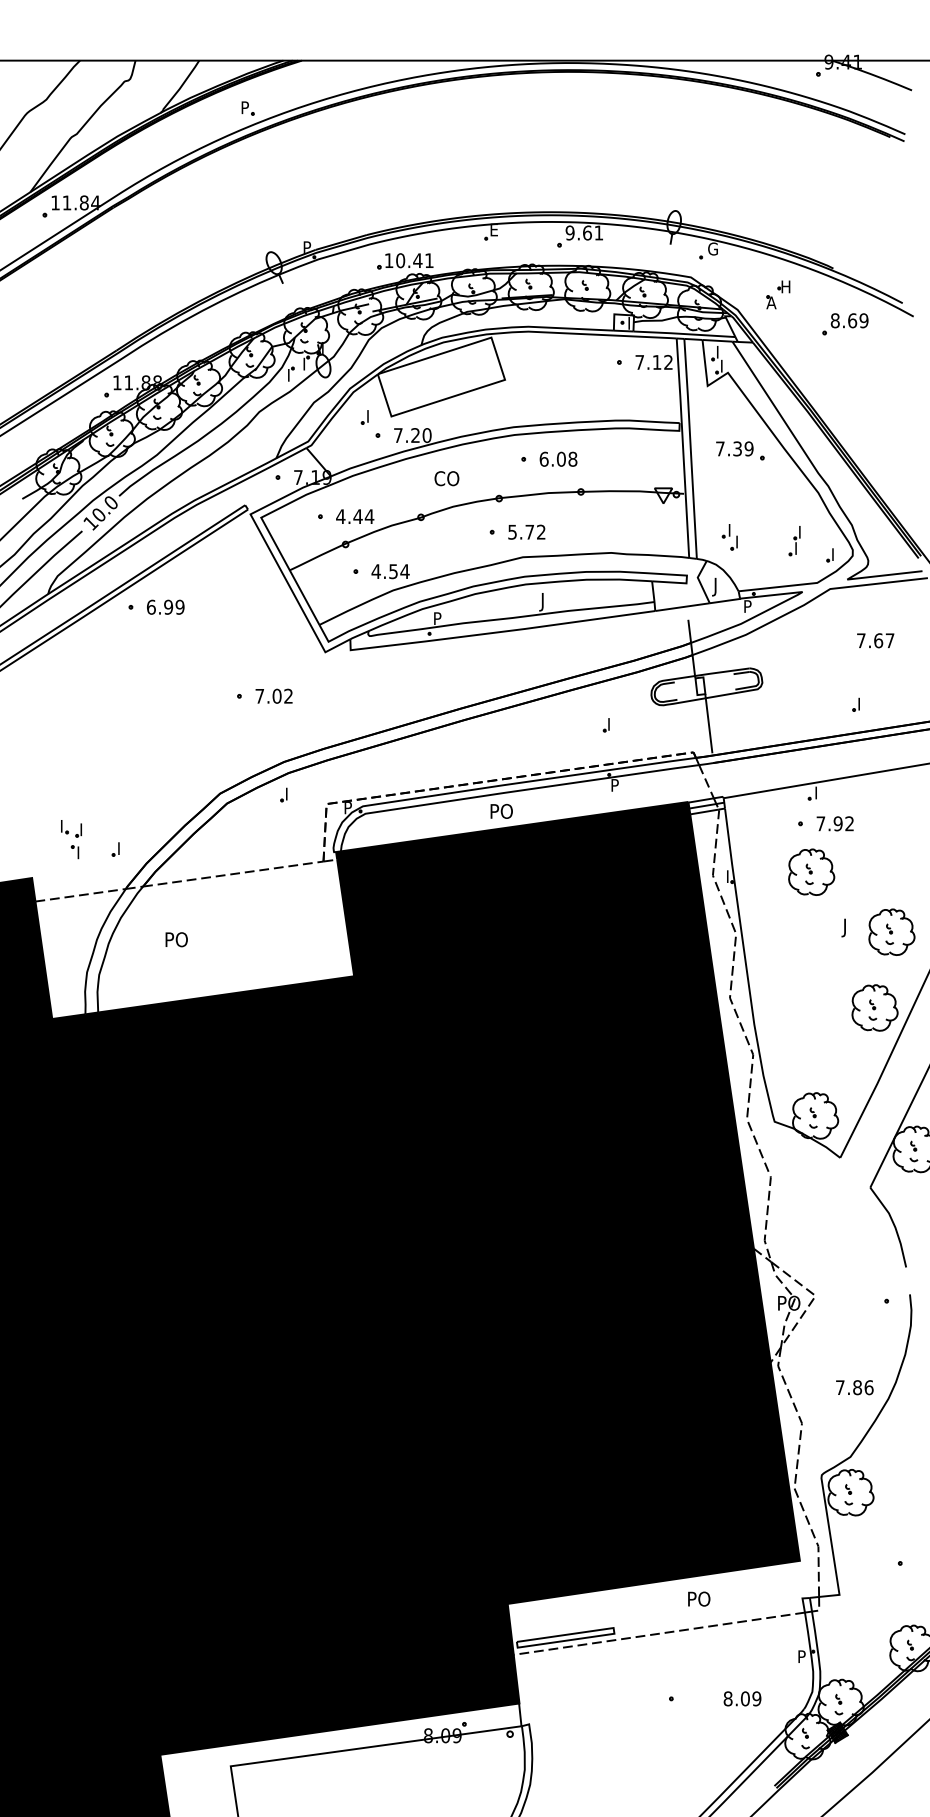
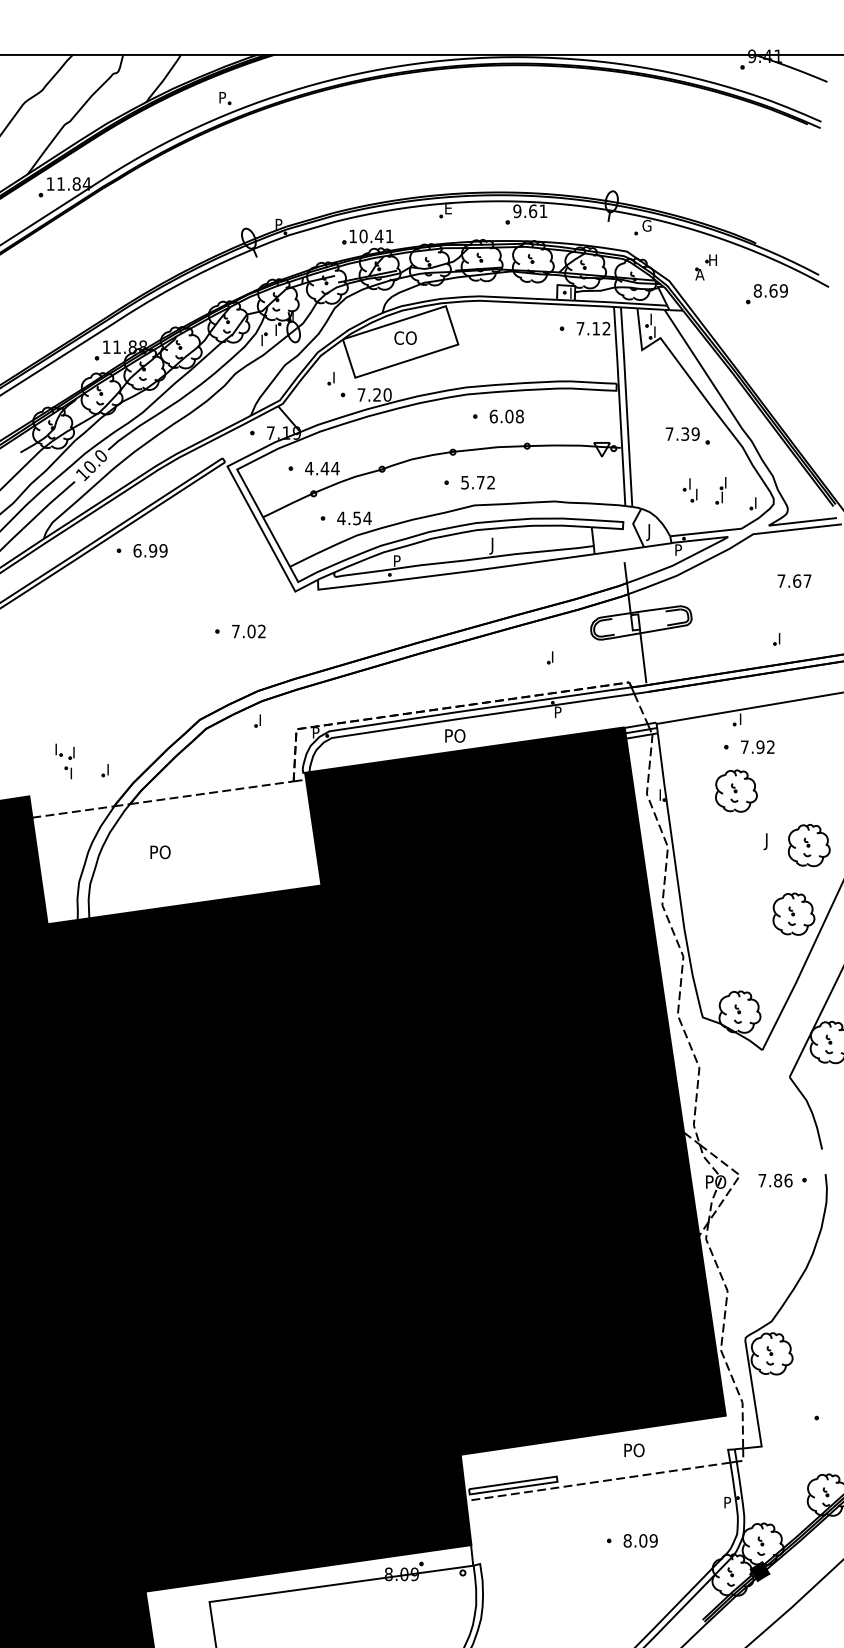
part: (740, 450) -> (687, 435), moved
text: (446, 477) -> (405, 337), moved
part: (729, 537) -> (689, 490), moved
text: (854, 1387) -> (775, 1180), moved
text: (742, 1698) -> (640, 1540), moved

